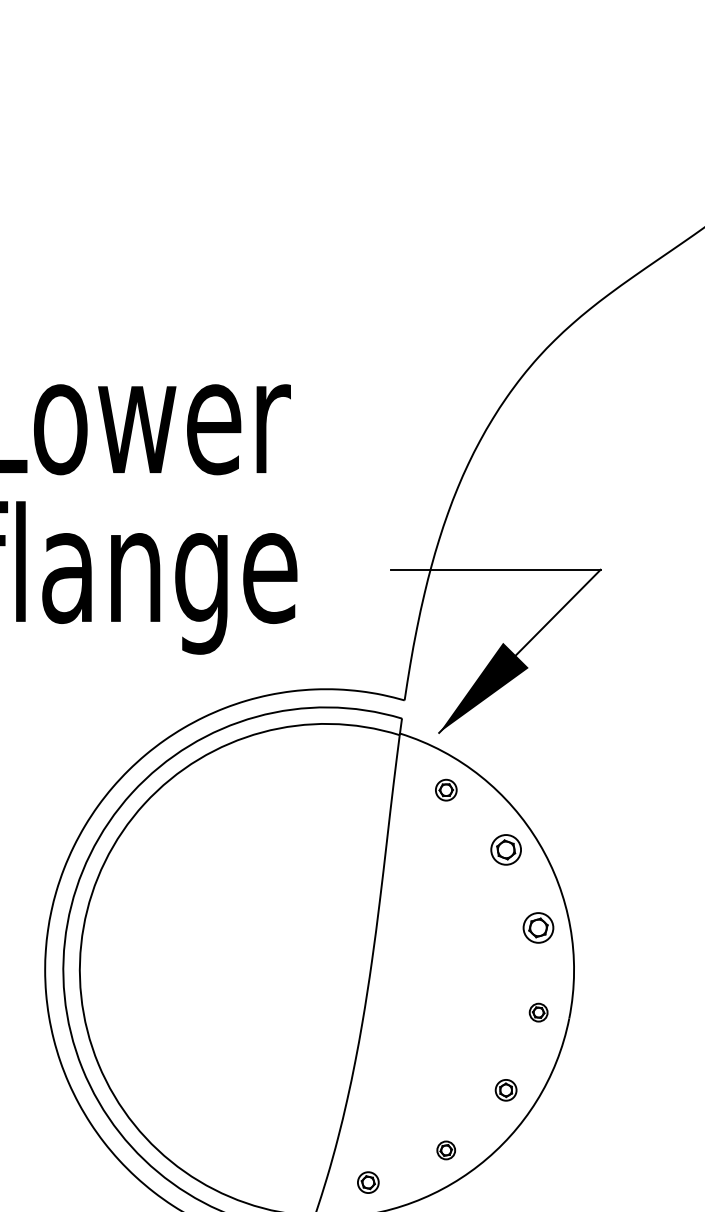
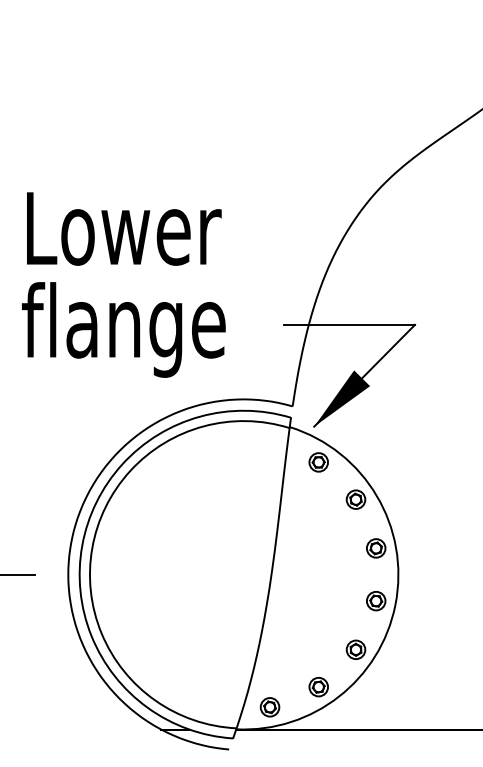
part: (446, 790) -> (318, 462), size x1.43
part: (538, 1013) -> (376, 601), size x1.67
part: (505, 1089) -> (355, 649), size x1.43
part: (446, 1150) -> (318, 687), size x1.67
part: (367, 1182) -> (269, 707), size x1.43

